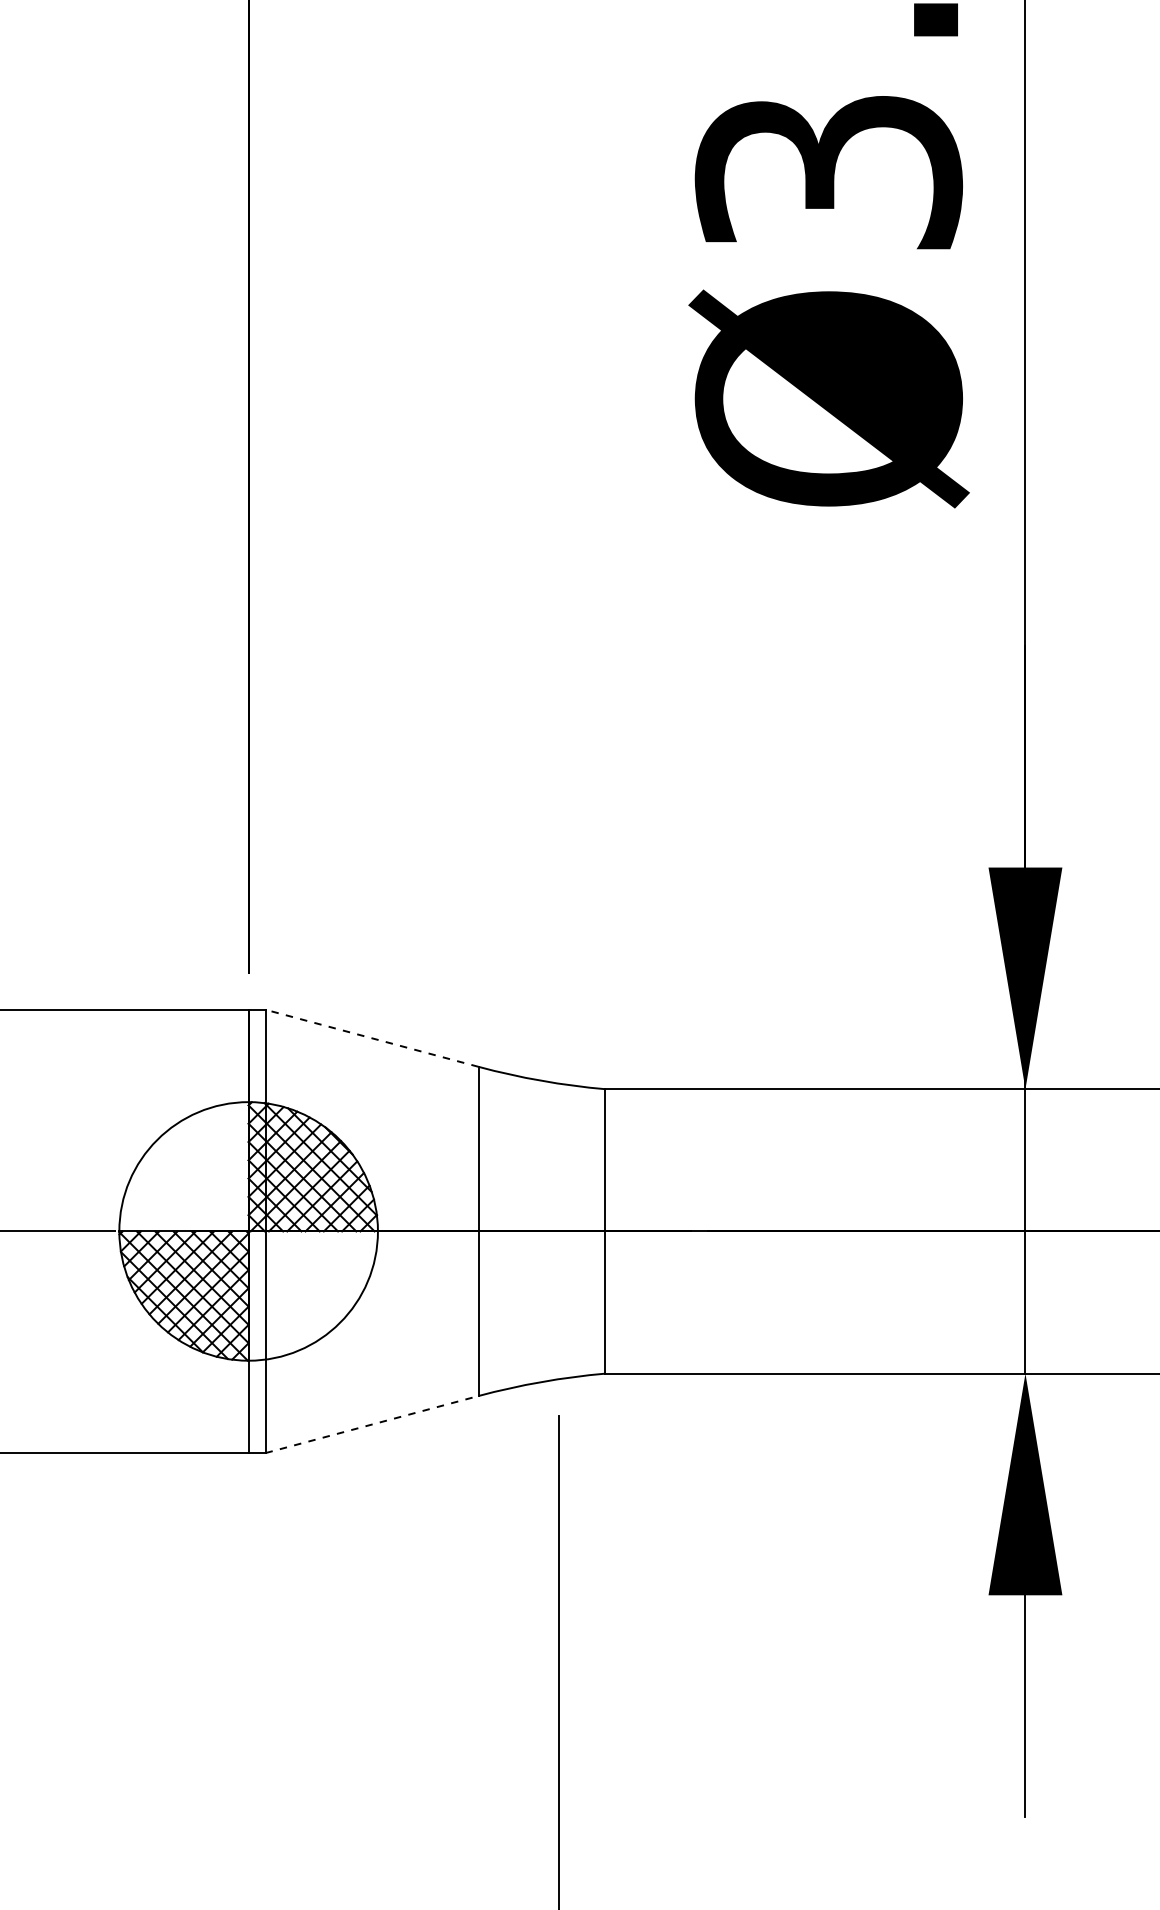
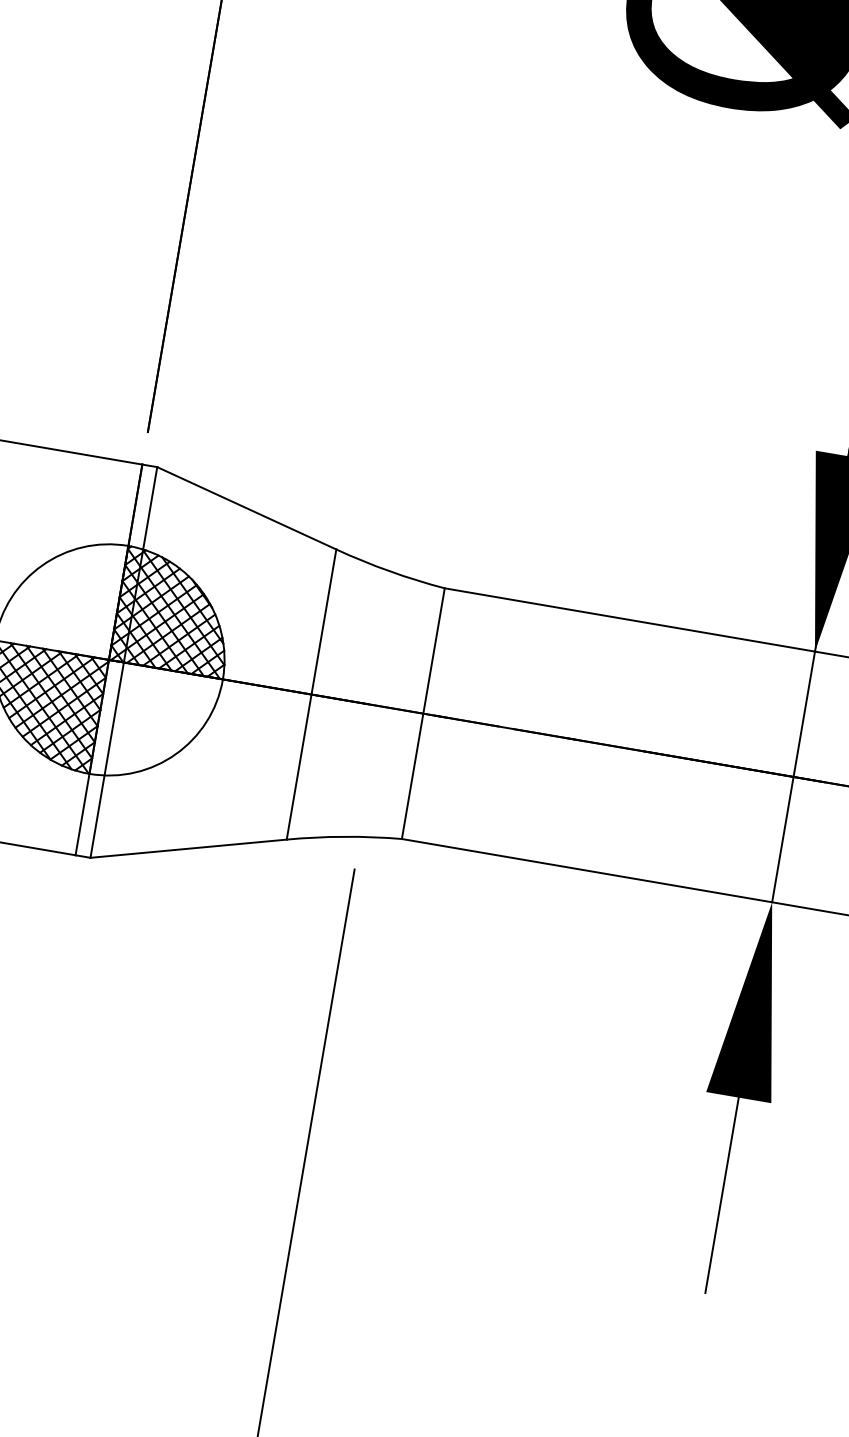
line: (371, 1038) -> (246, 508), dashed -> solid
line: (372, 1424) -> (189, 848), dashed -> solid

